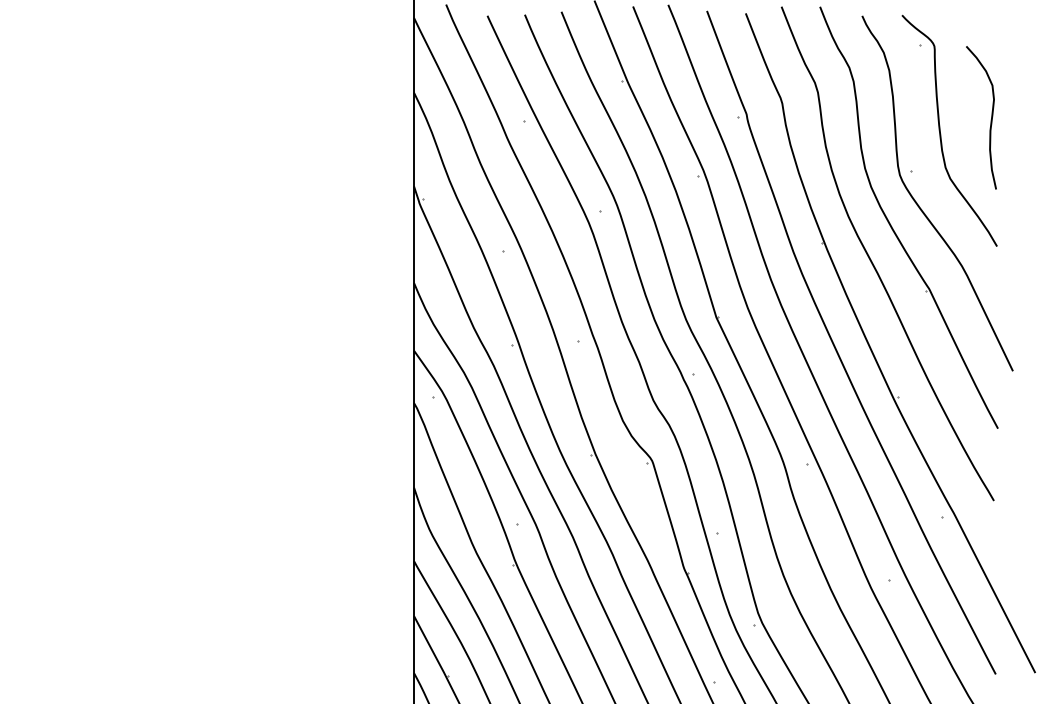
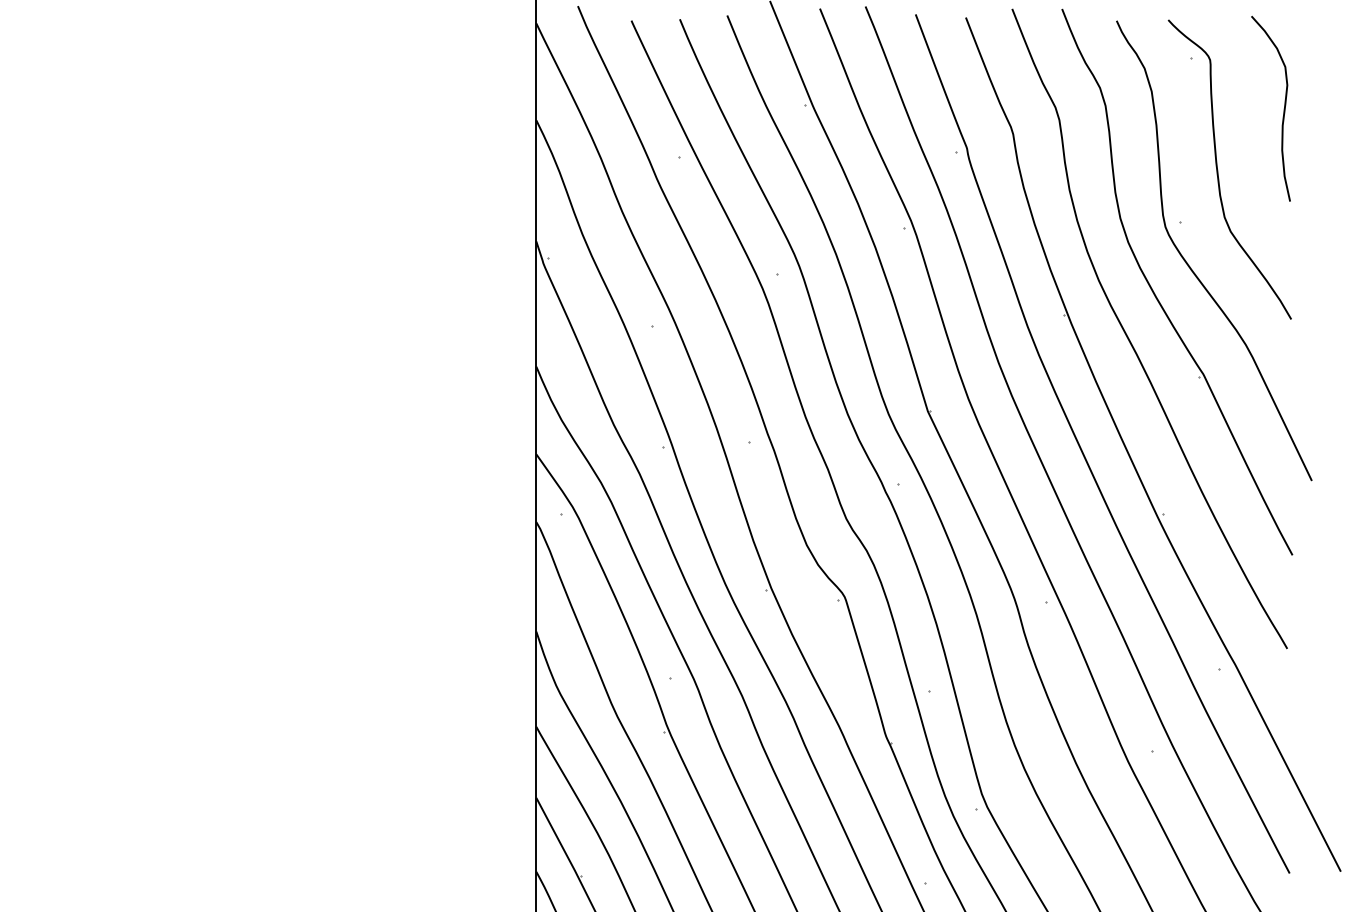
curve: (991, 117) -> (1283, 108), moved

